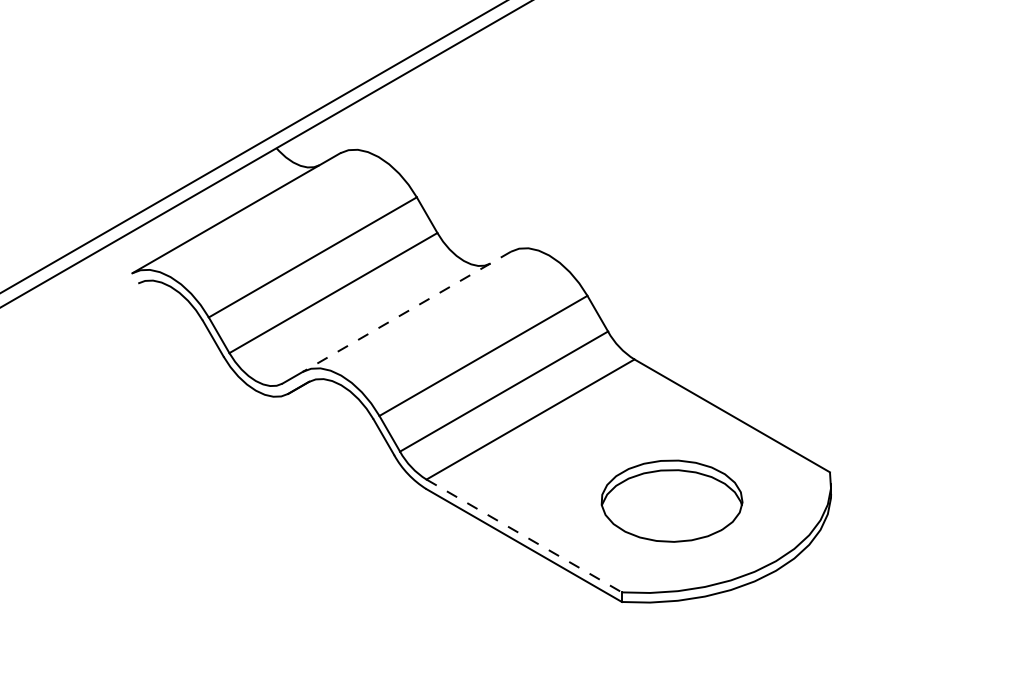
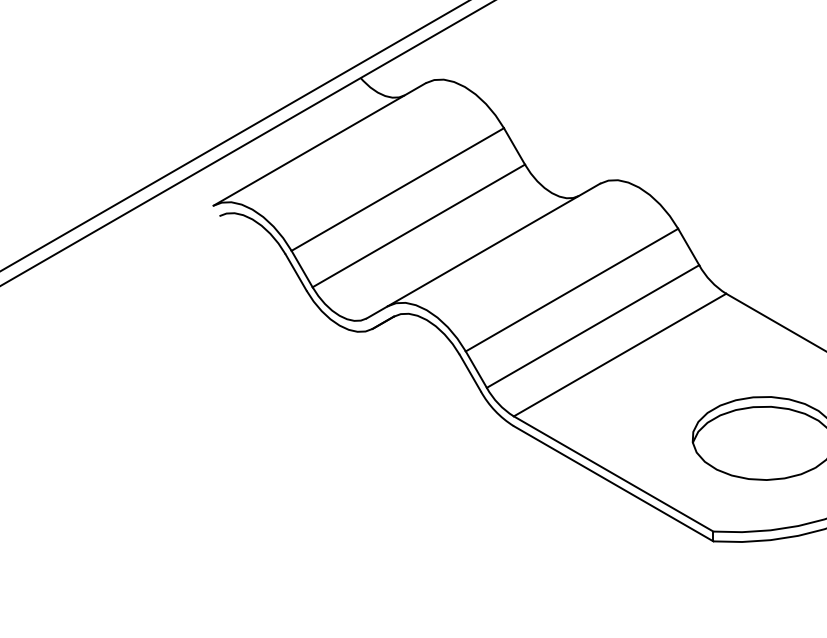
line: (406, 312) -> (493, 245), dashed -> solid
line: (524, 535) -> (613, 473), dashed -> solid

